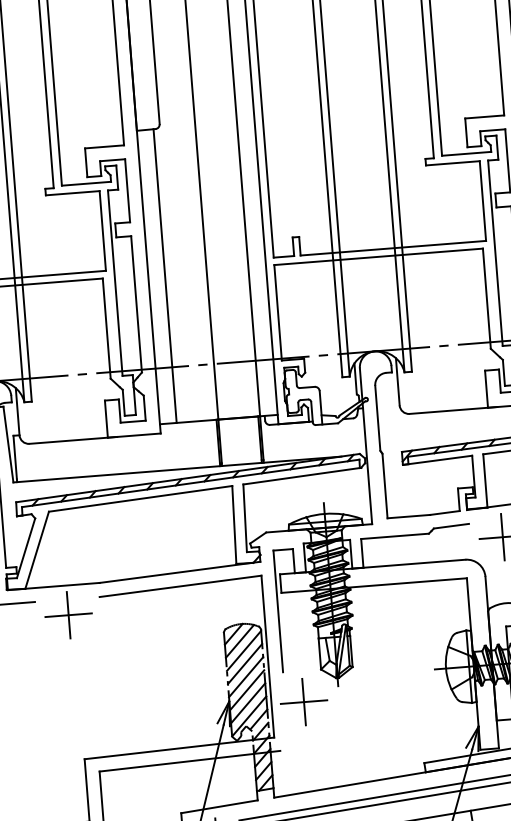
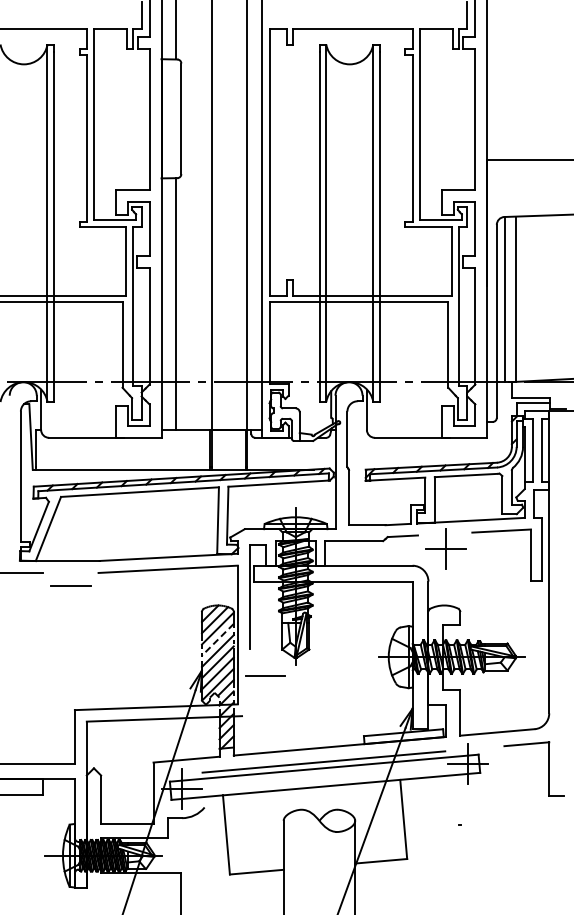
line: (68, 615) -> (70, 586), removed
line: (244, 664) -> (217, 640), solid -> dashed
line: (303, 702) -> (265, 676), removed

